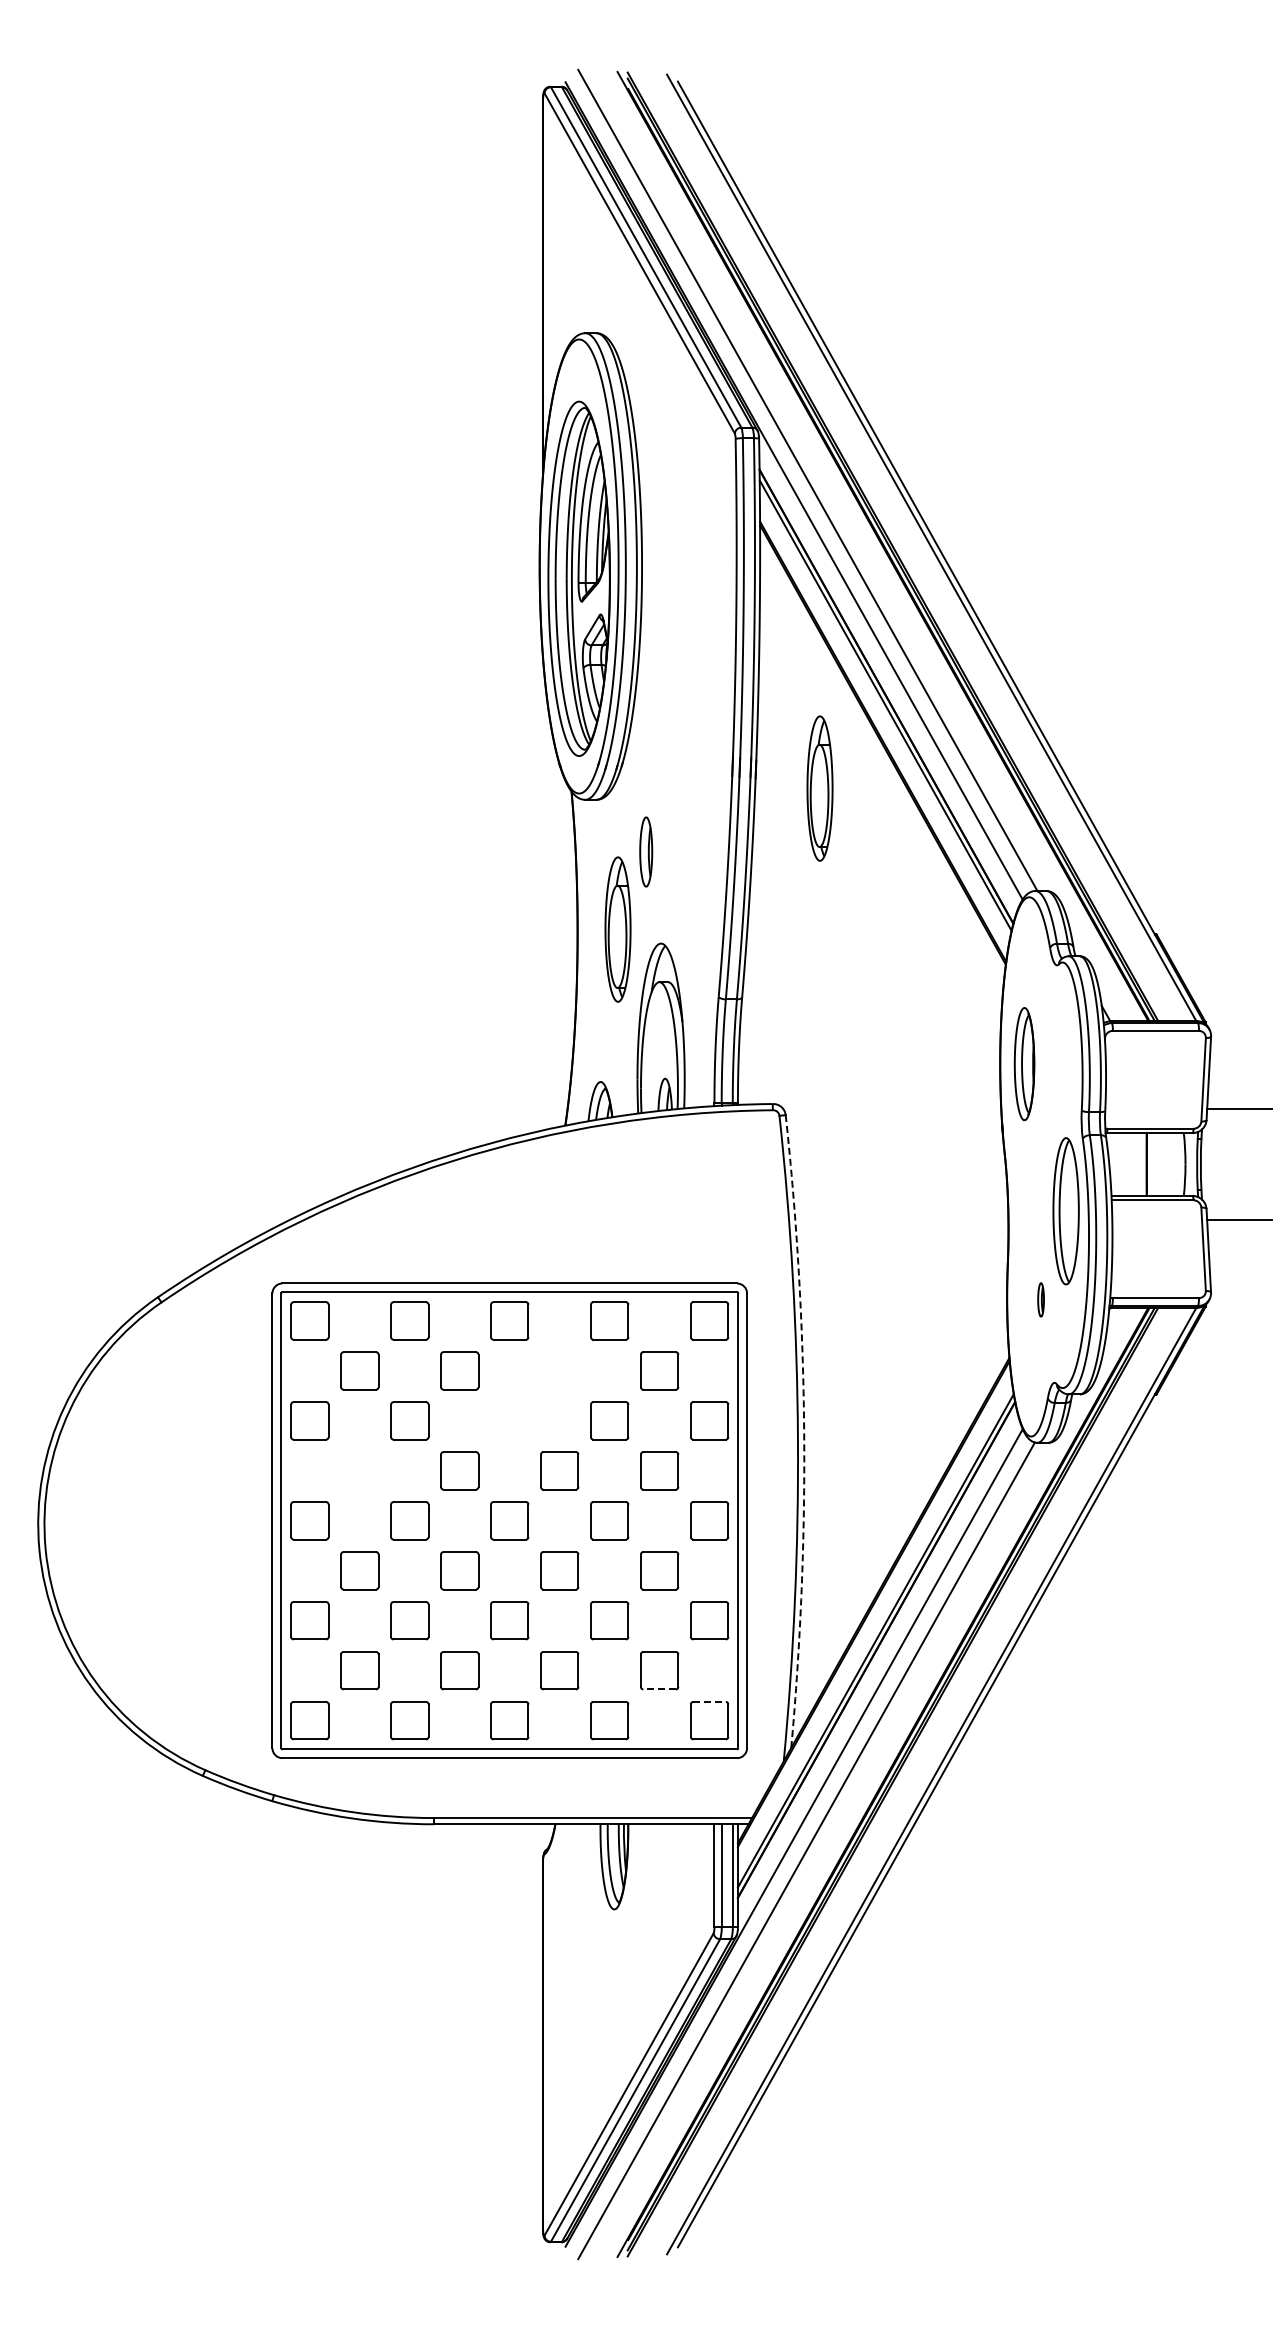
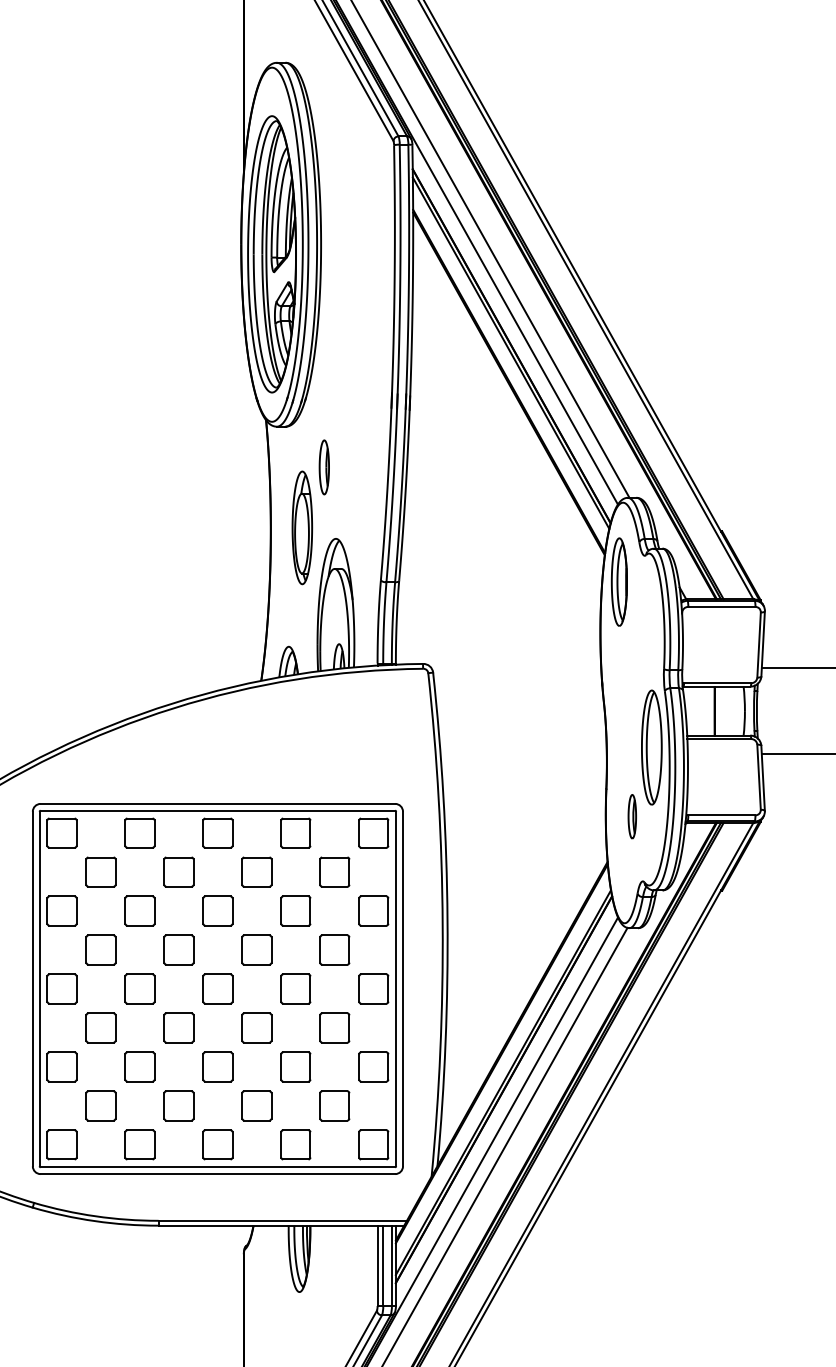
part: (819, 788) -> (459, 417), removed
part: (1024, 1064) -> (619, 582), moved
part: (1040, 1299) -> (631, 816), size x1.67
part: (559, 1370) -> (256, 871), added
part: (509, 1420) -> (217, 910), added
arc: (804, 1431) -> (447, 919), dashed -> solid
part: (359, 1470) -> (100, 949), added
line: (659, 1689) -> (334, 1120), dashed -> solid
line: (710, 1701) -> (374, 1129), dashed -> solid

